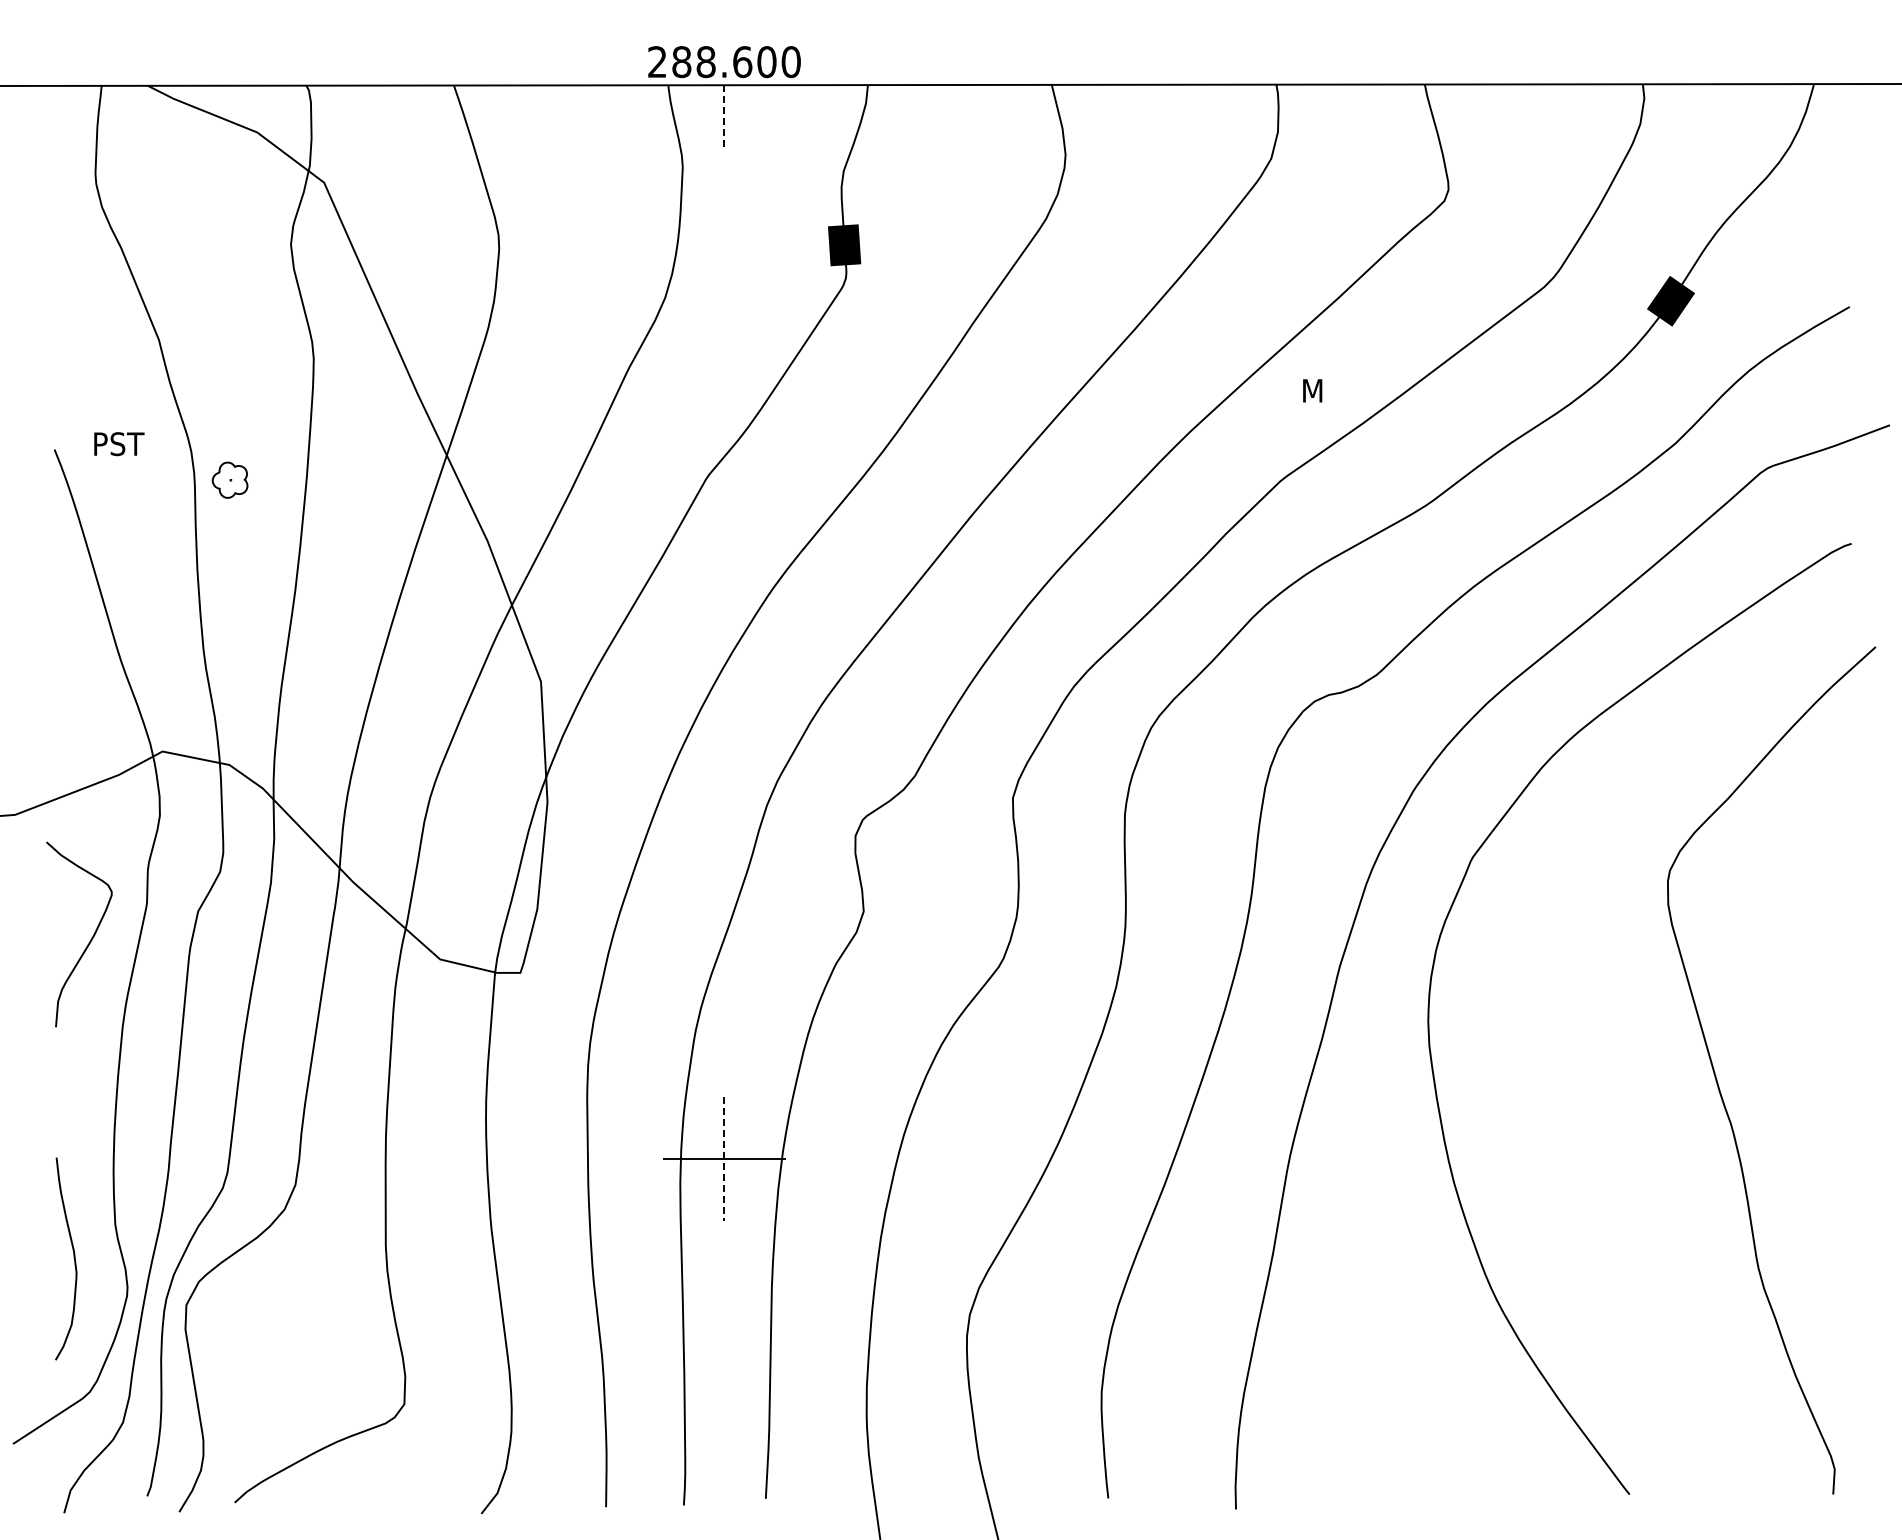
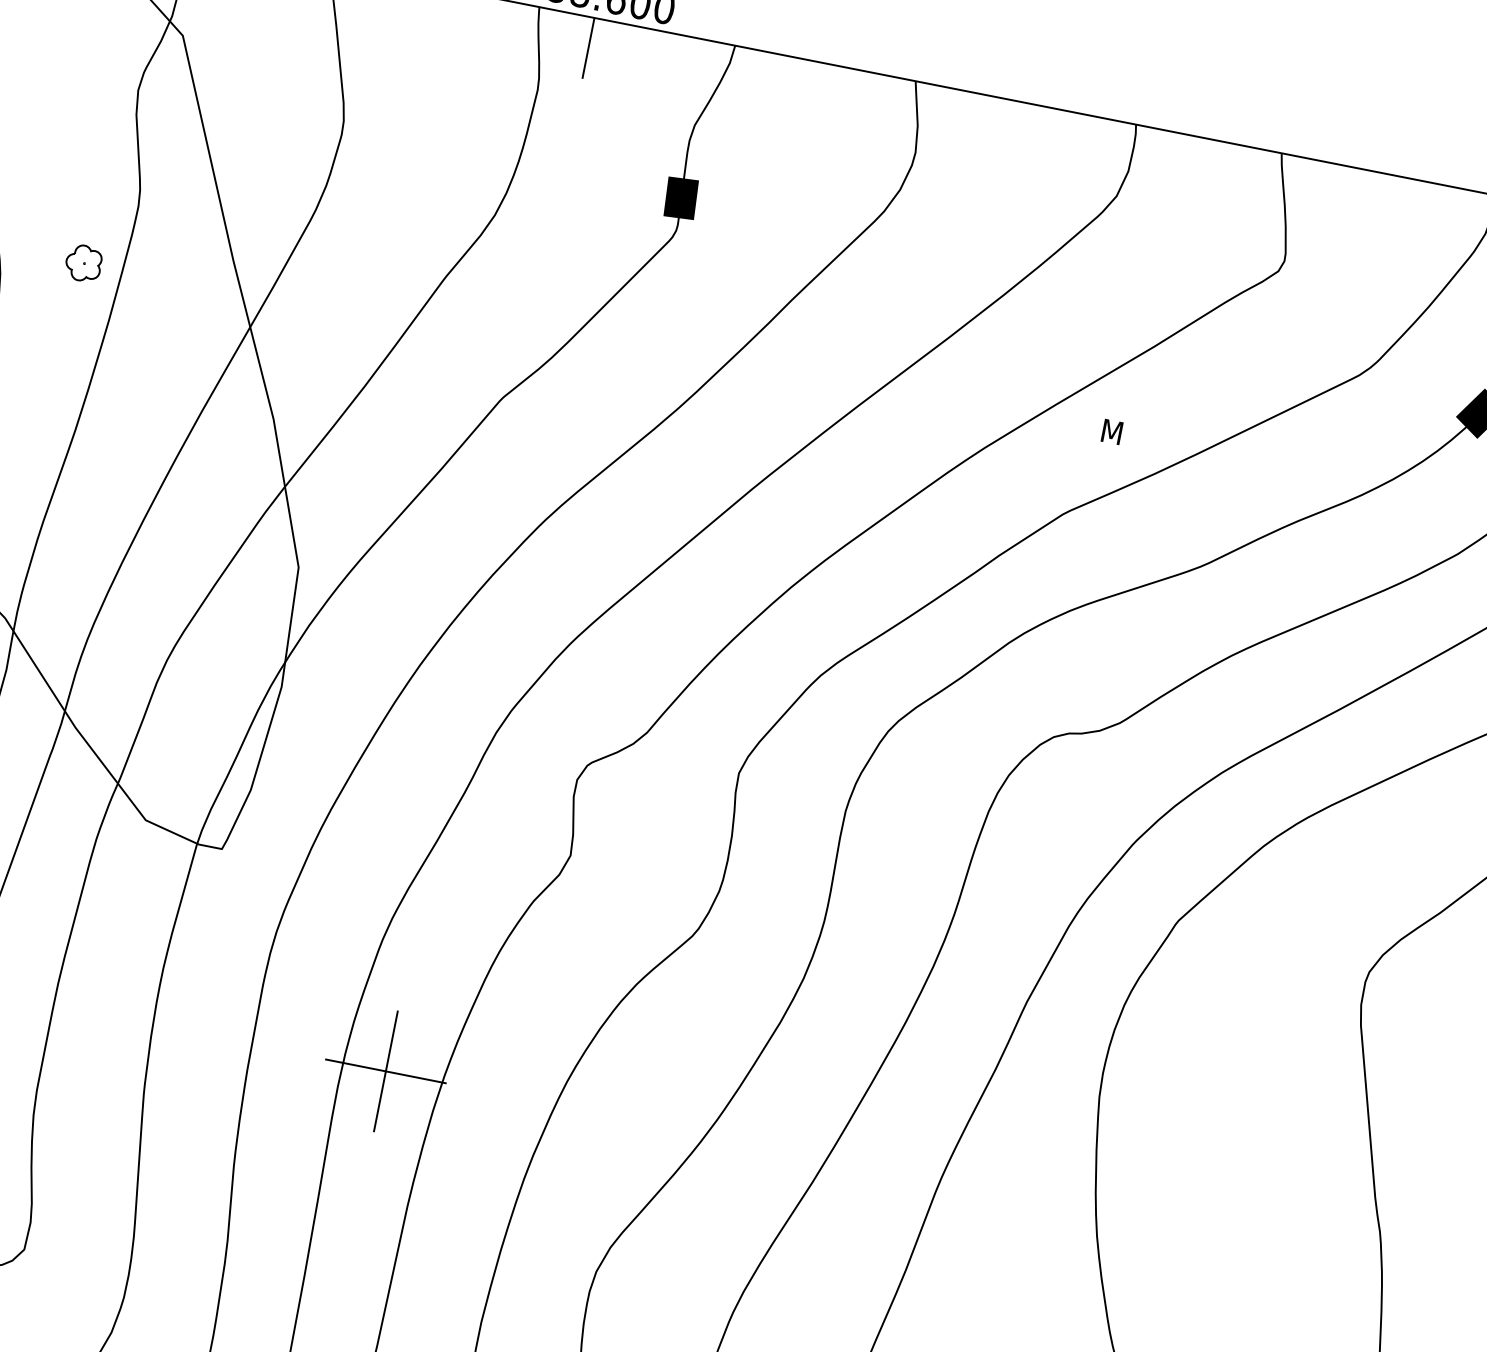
line: (724, 116) -> (588, 48), dashed -> solid
part: (229, 479) -> (83, 262), moved
line: (724, 1159) -> (385, 1071), dashed -> solid

